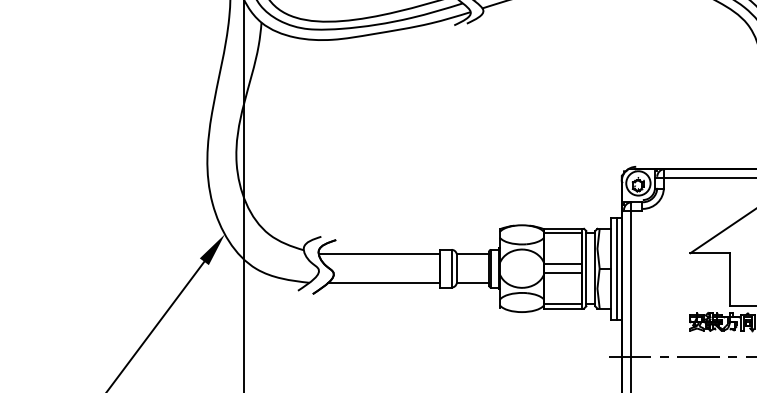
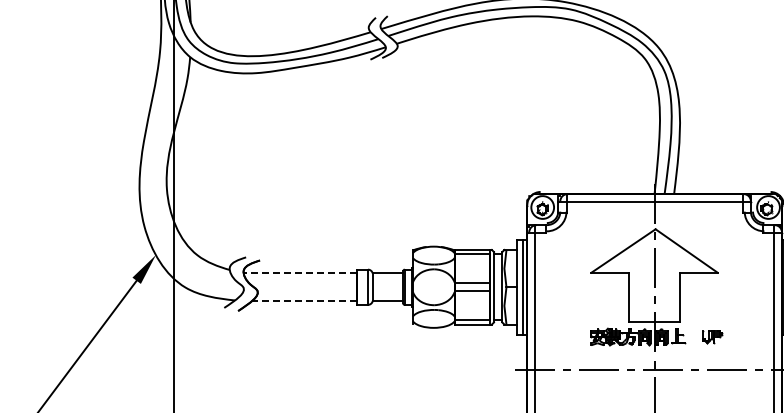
line: (379, 253) -> (300, 273), solid -> dashed
line: (383, 283) -> (304, 301), solid -> dashed

